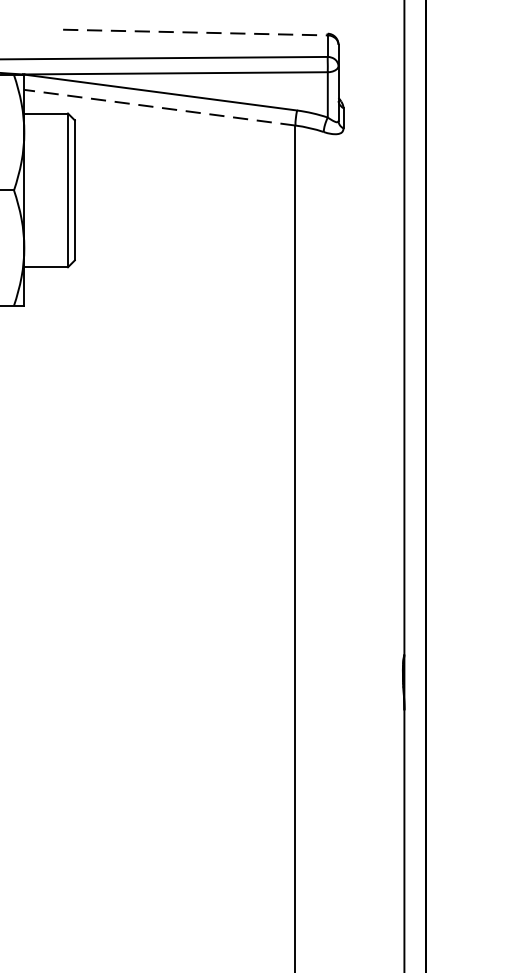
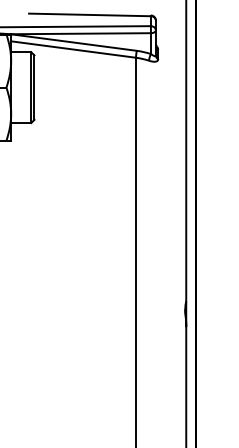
line: (194, 31) -> (89, 14), dashed -> solid
line: (159, 107) -> (73, 49), dashed -> solid

